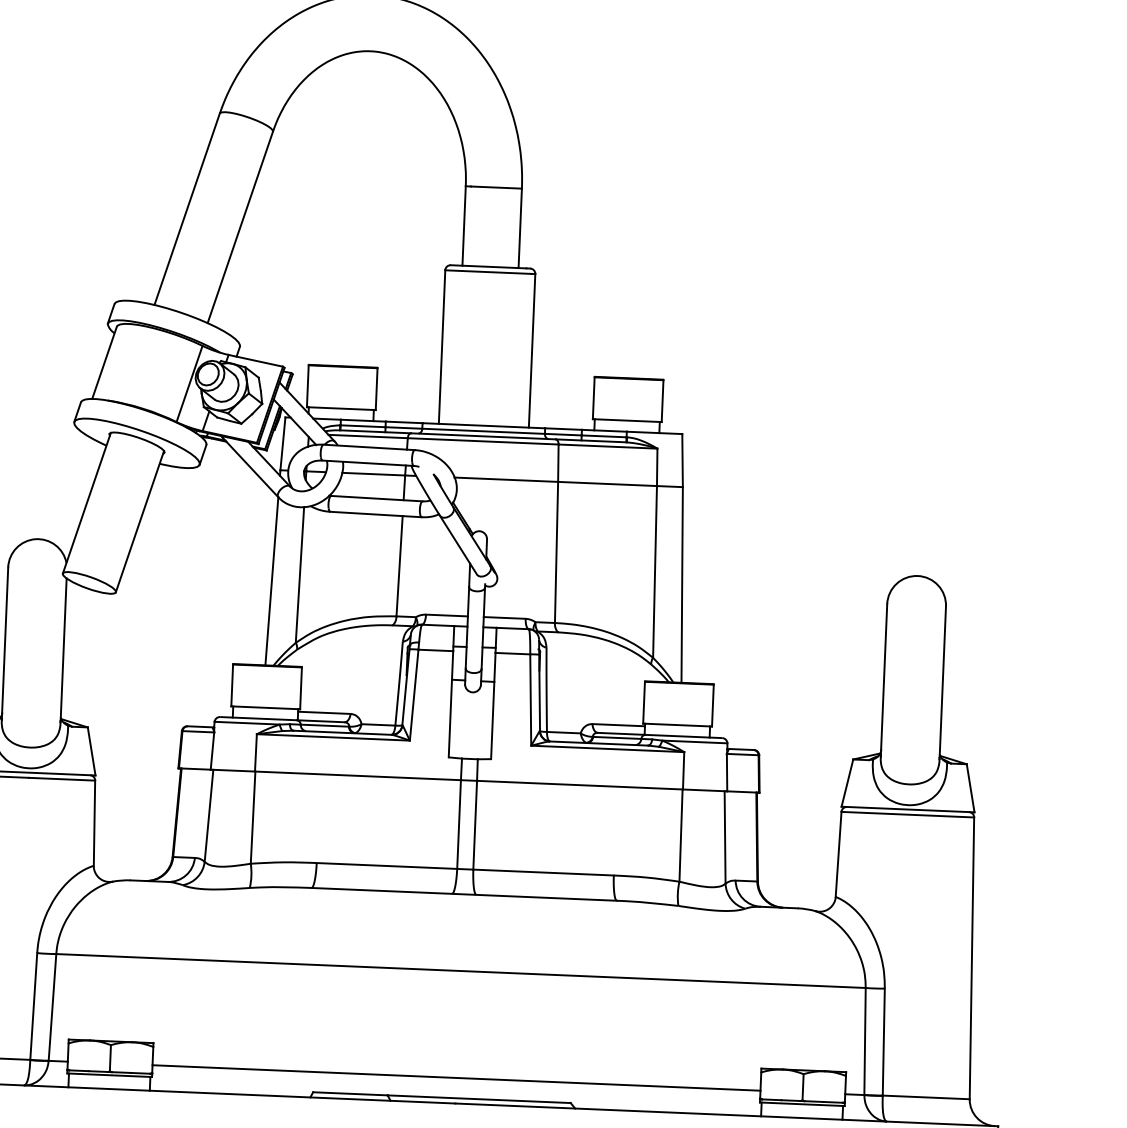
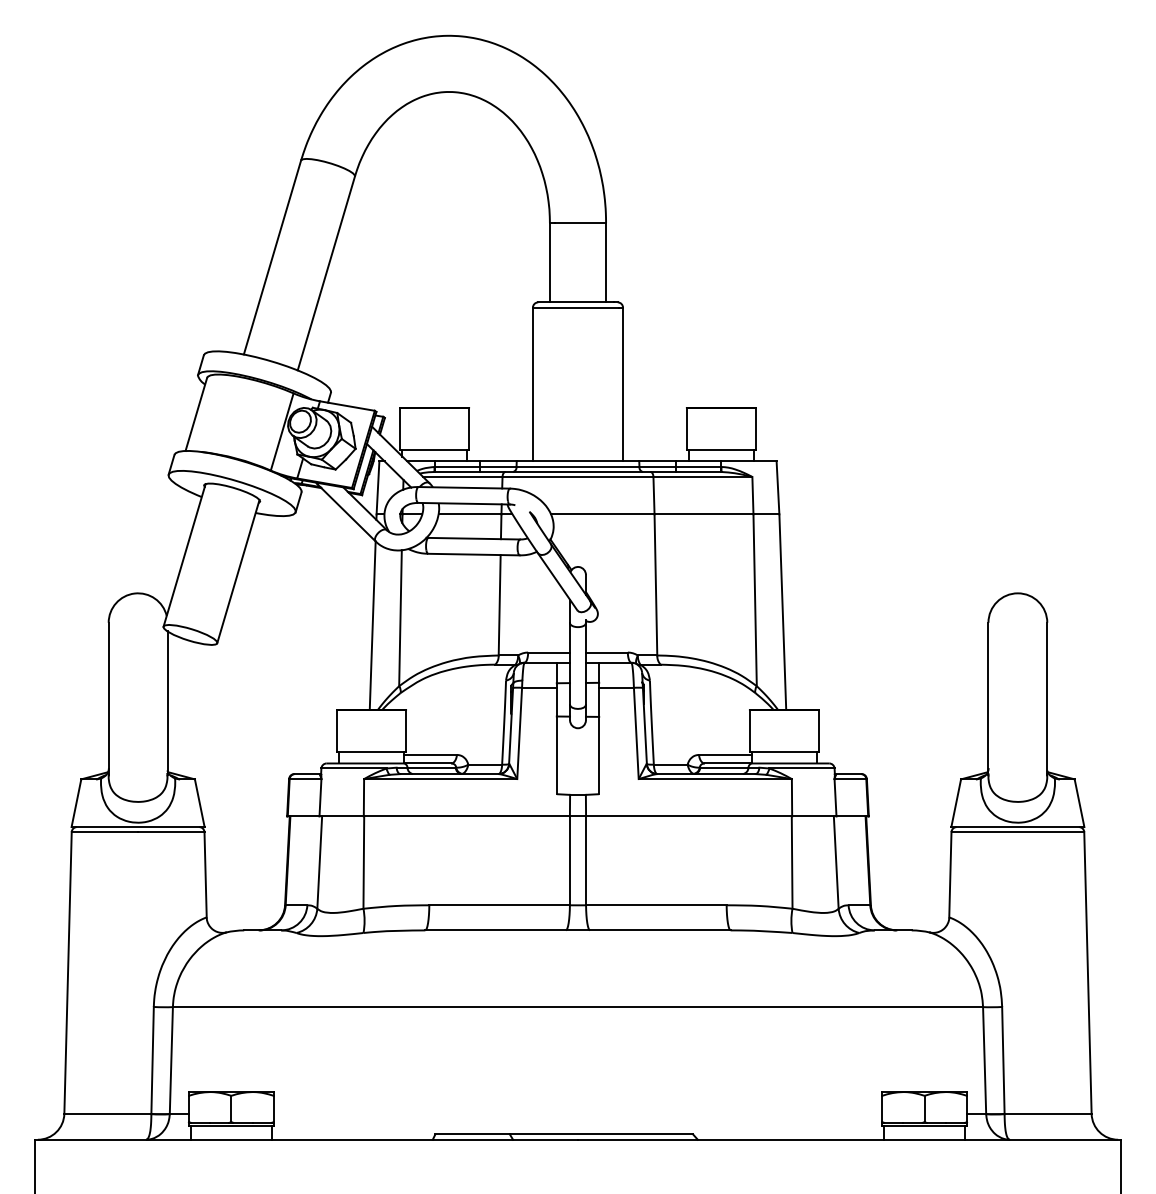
line: (456, 1078) -> (577, 1114), removed

